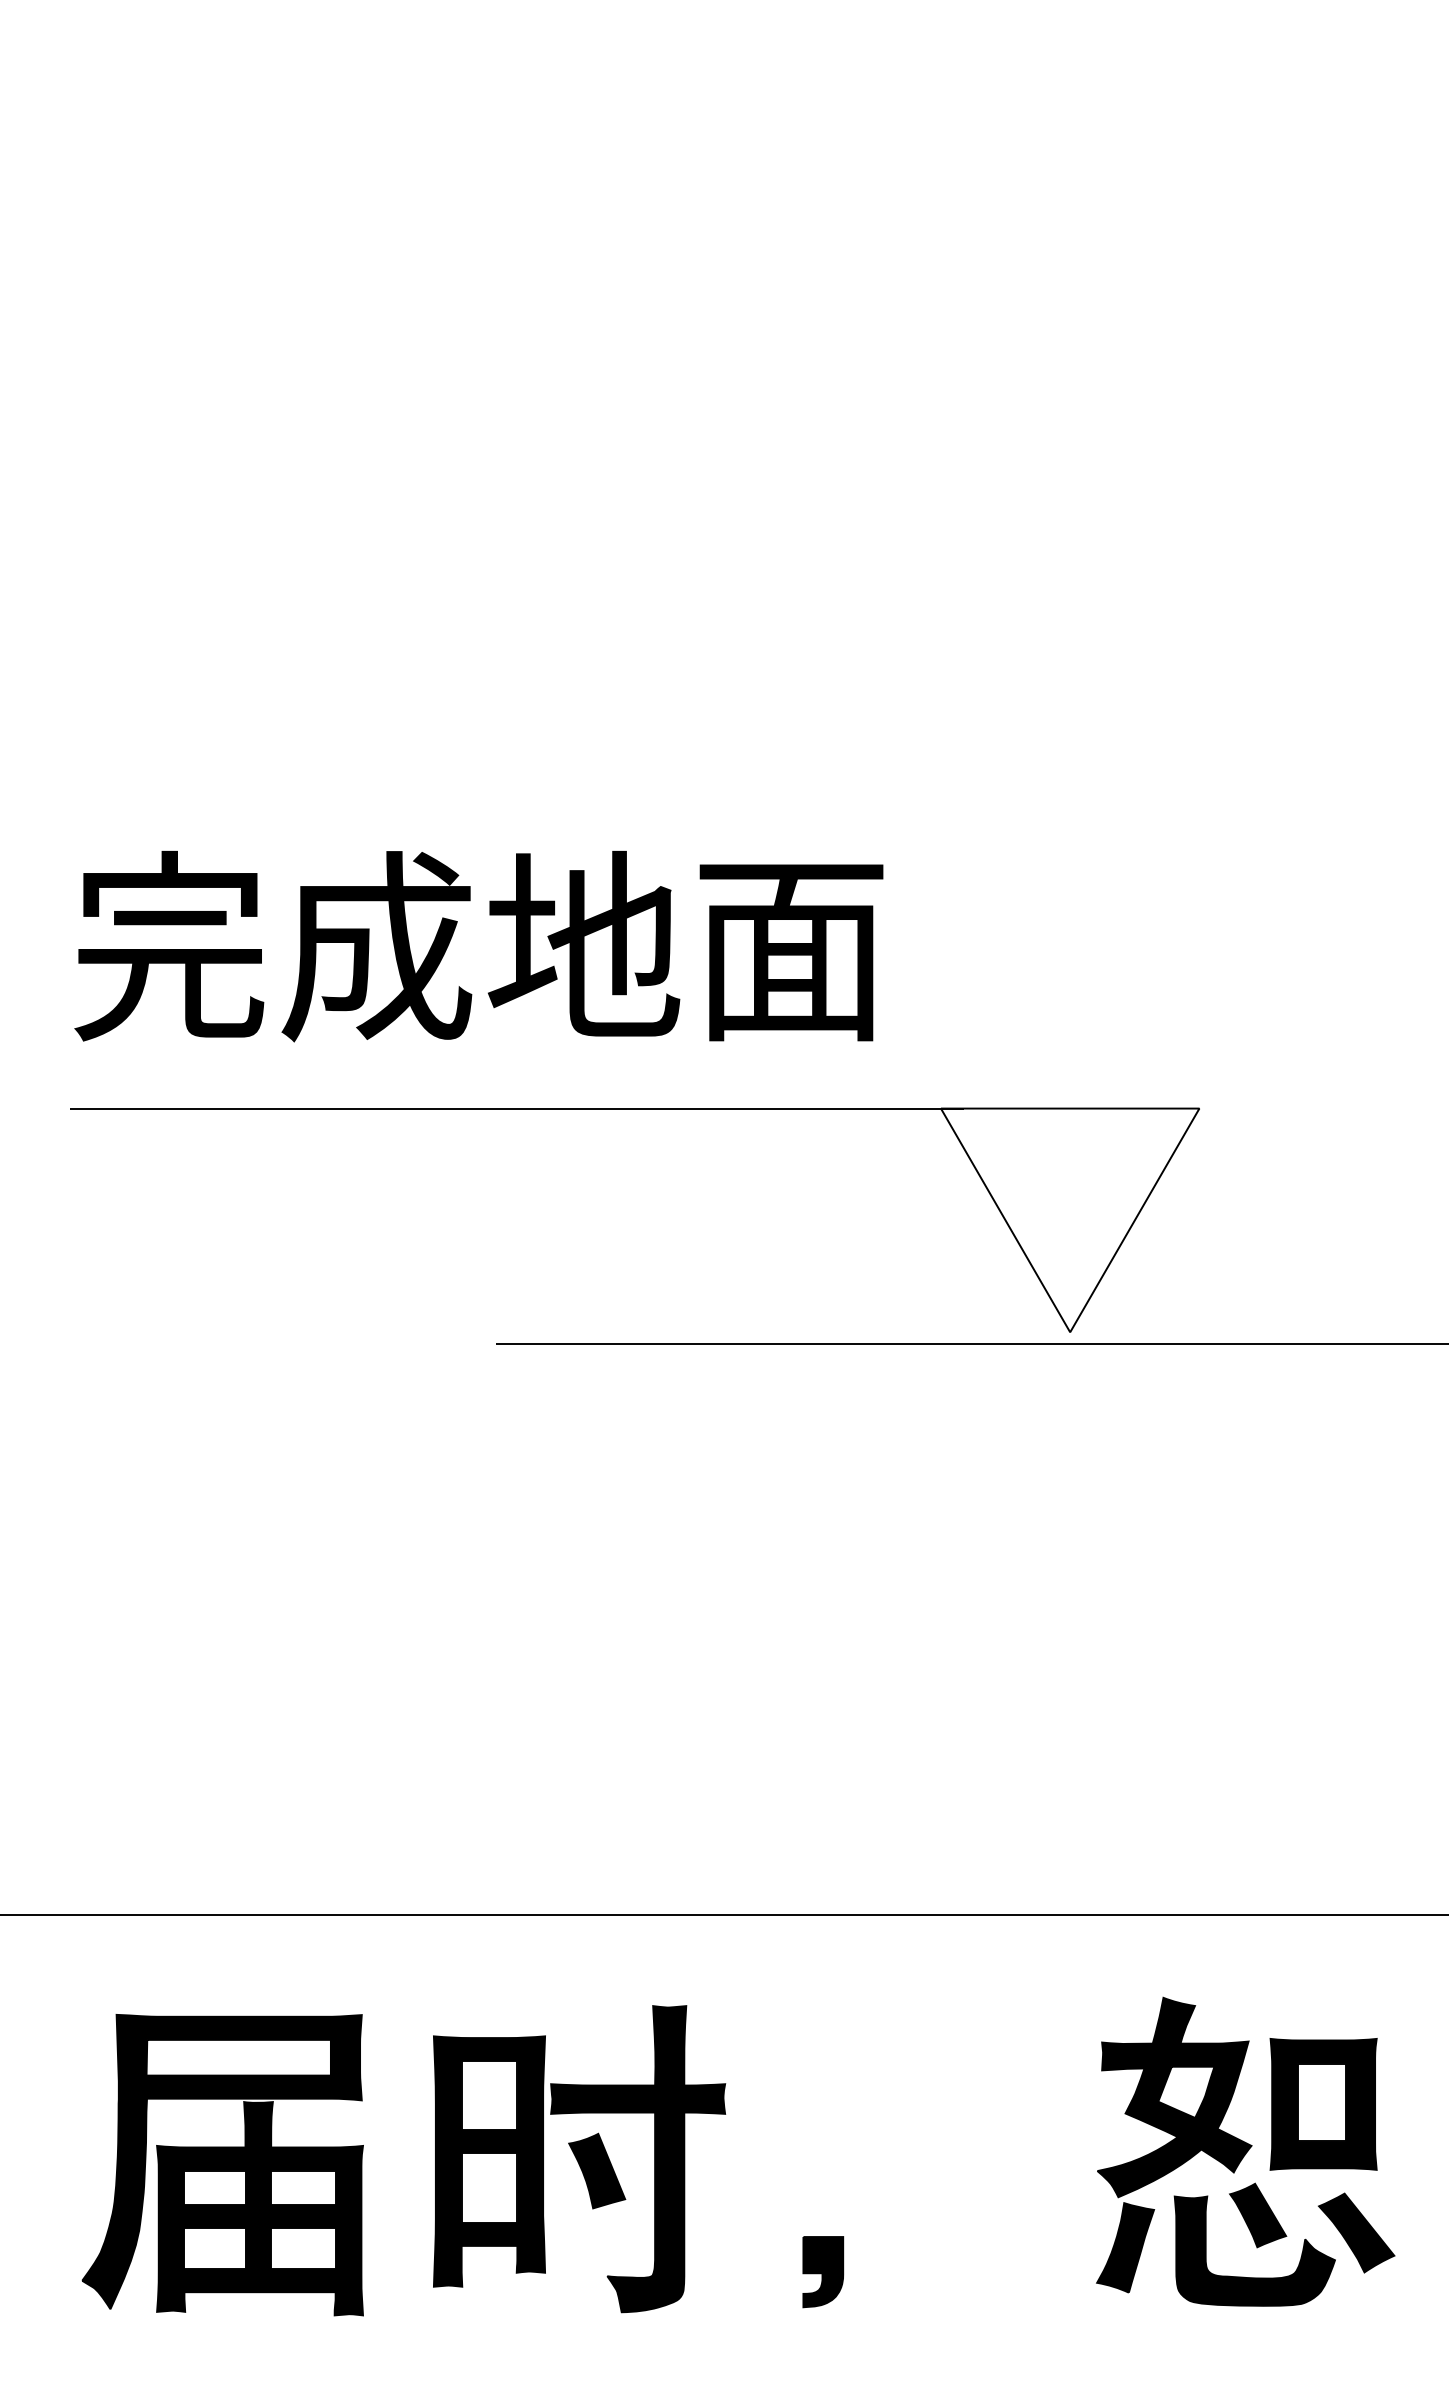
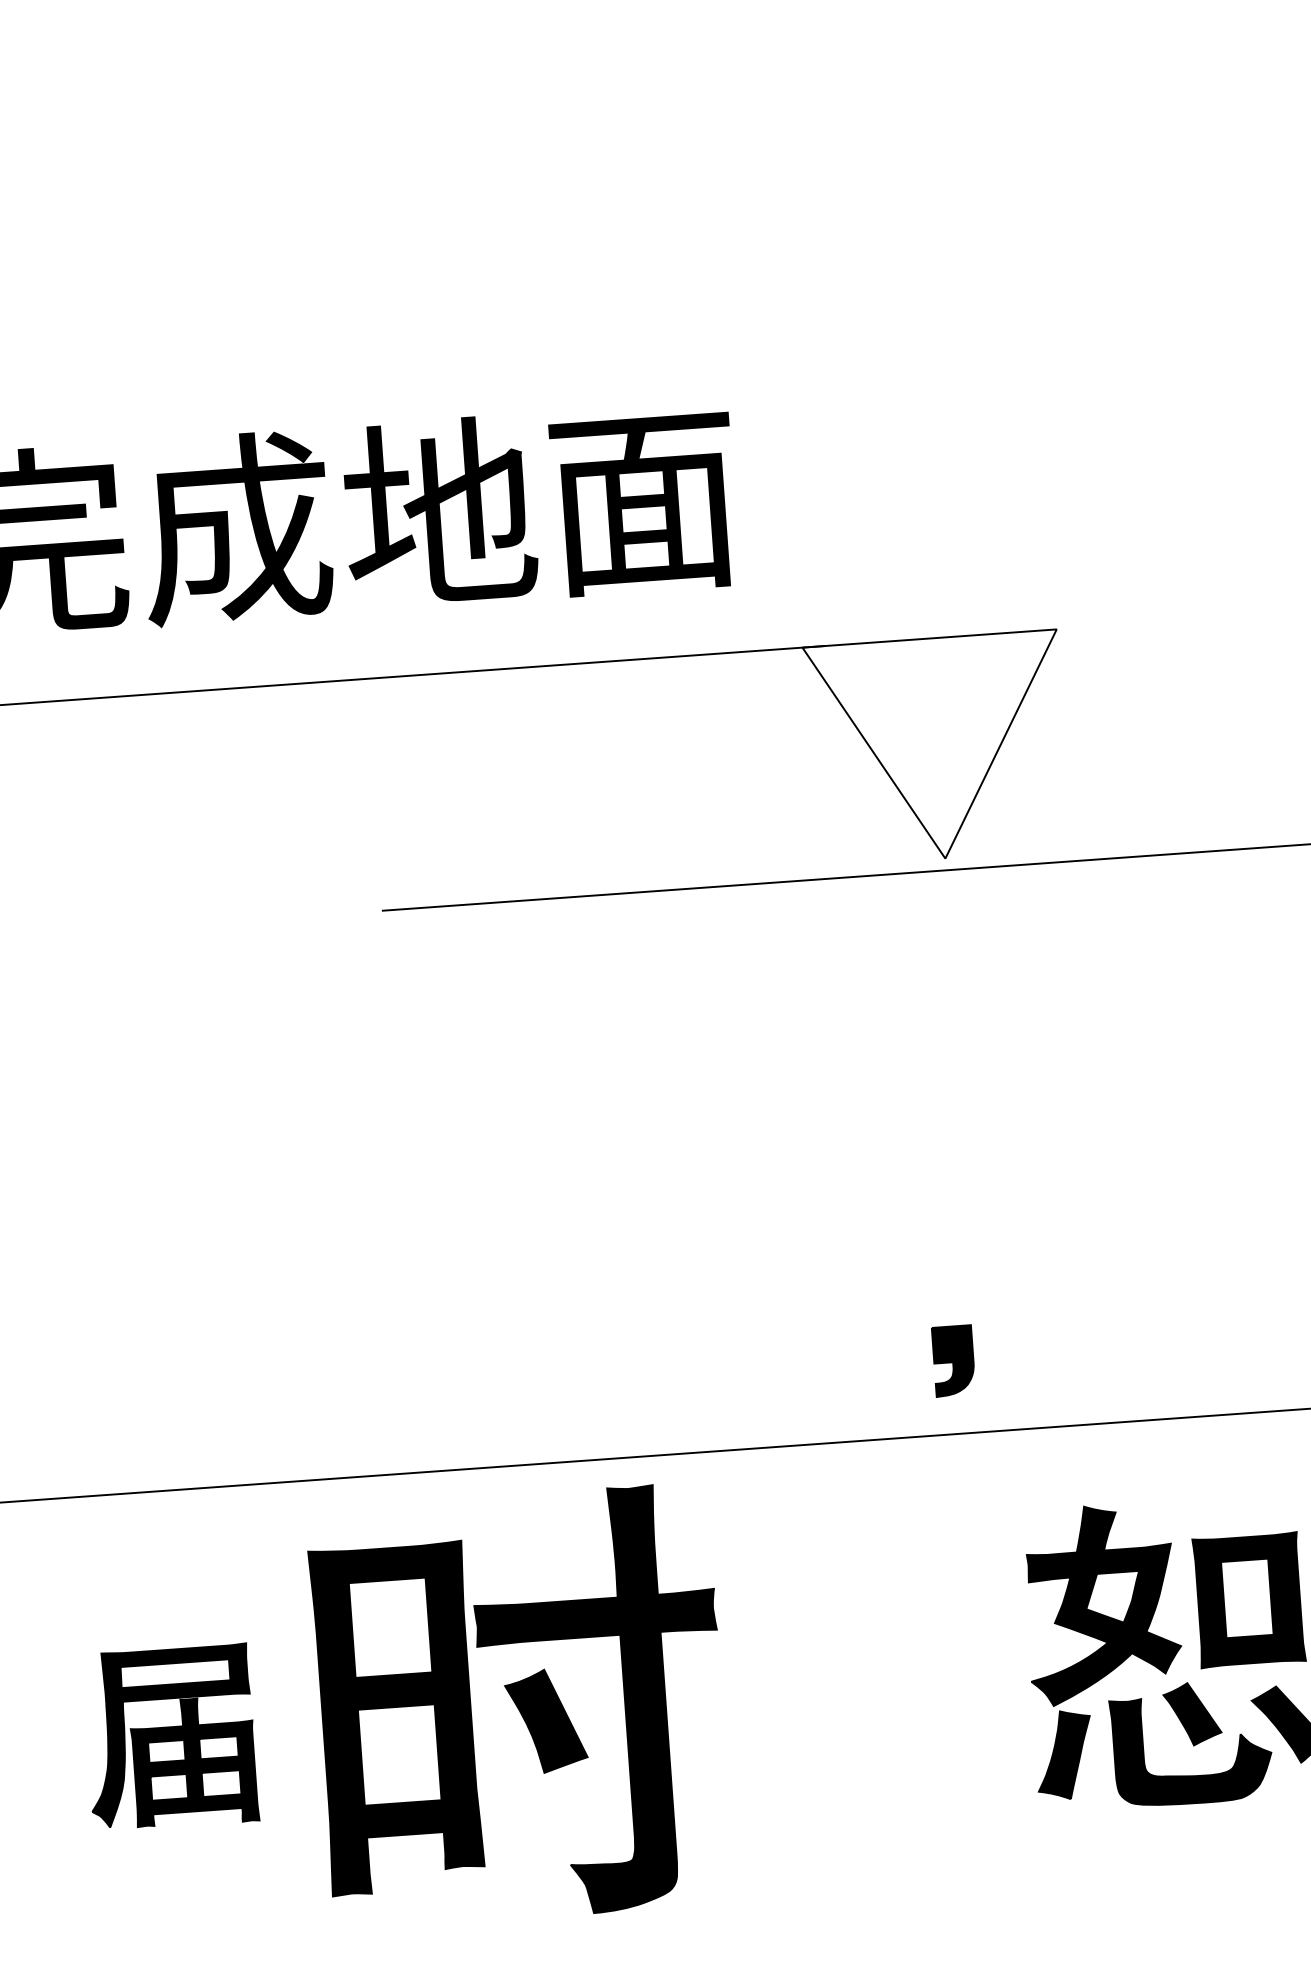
part: (579, 2159) -> (521, 1706), size x1.4
part: (222, 2165) -> (170, 1737), size x0.6
part: (823, 2272) -> (954, 1361), moved

